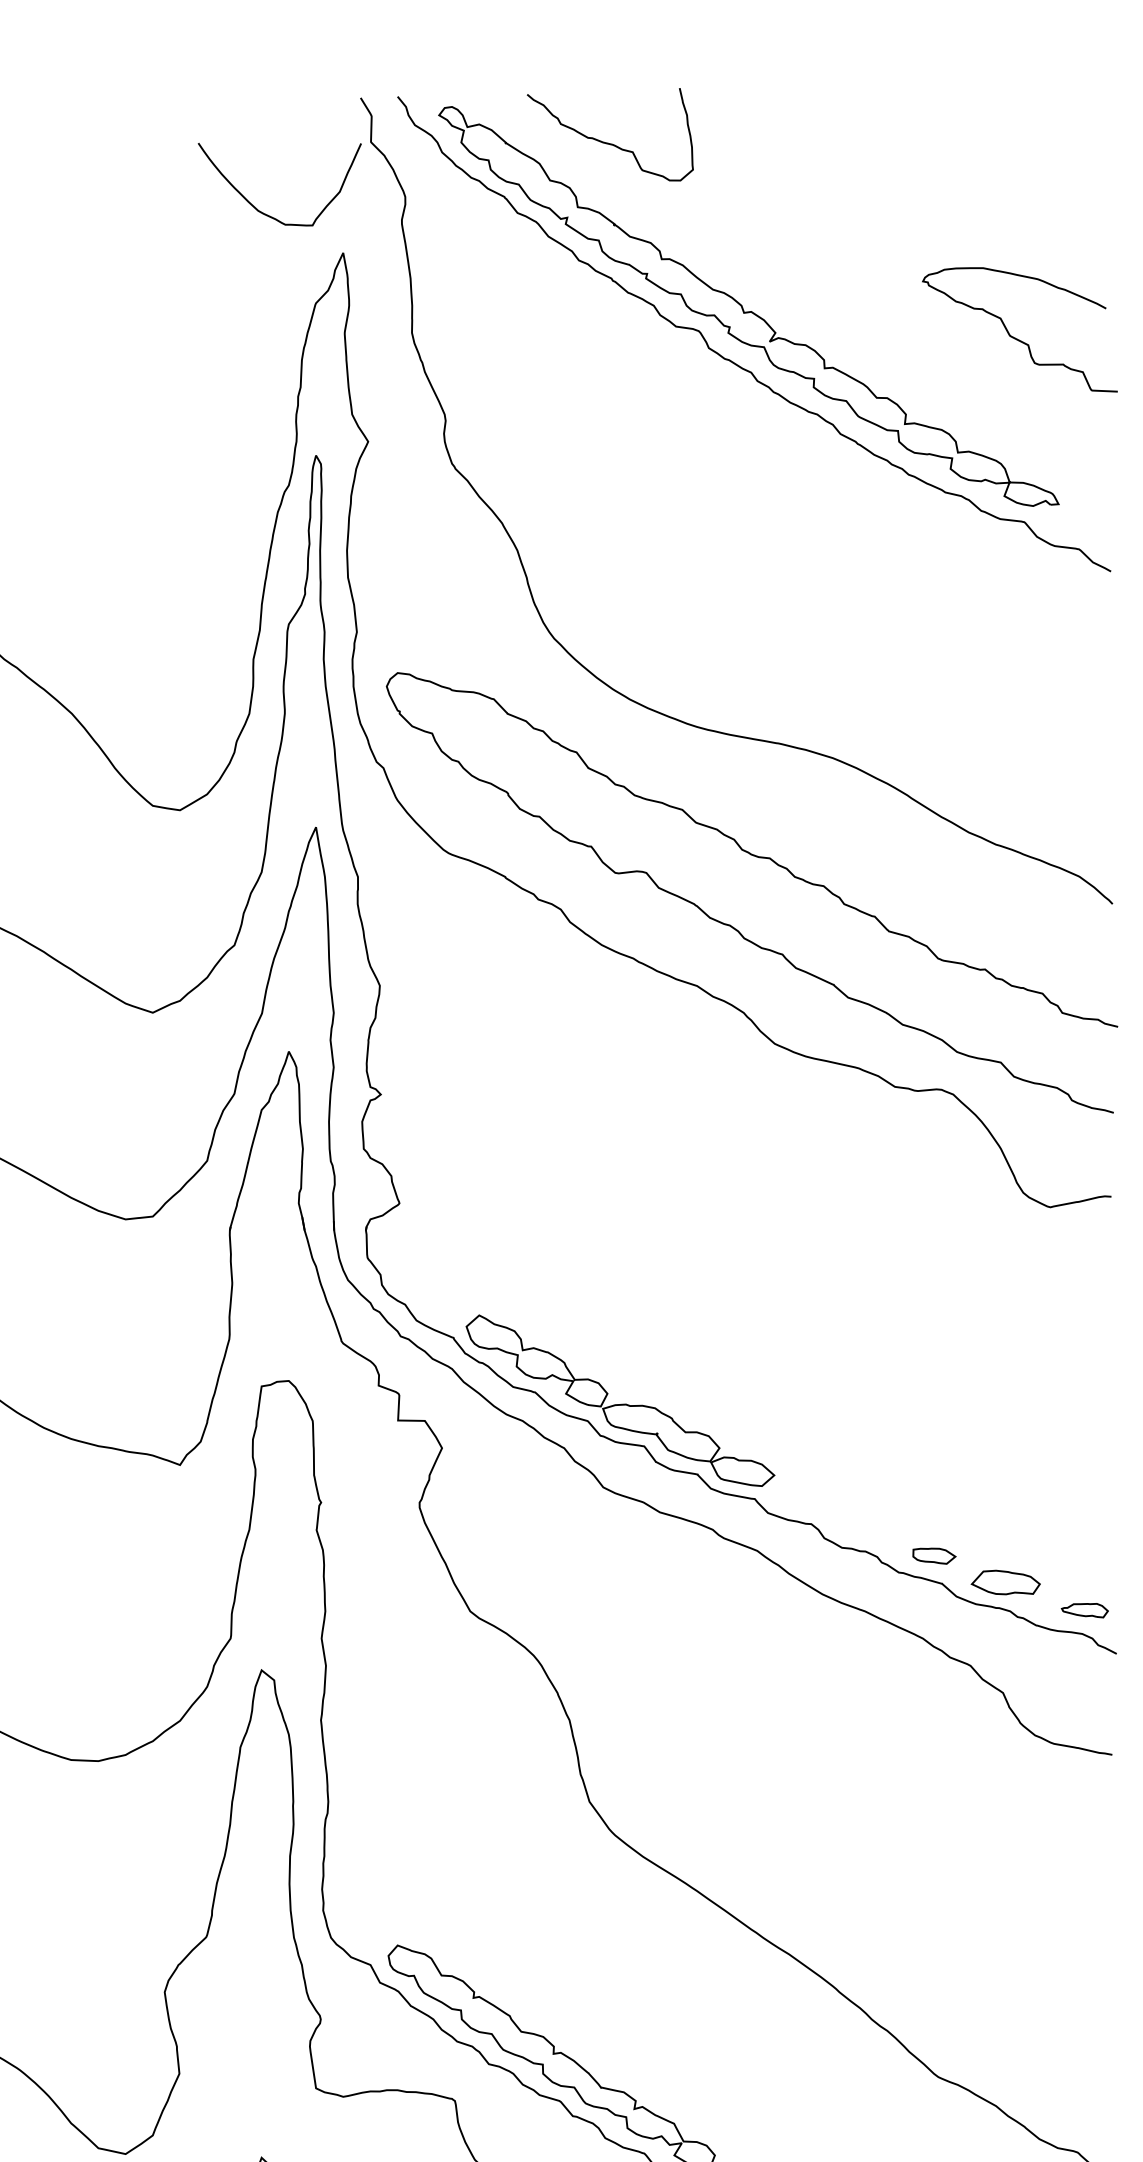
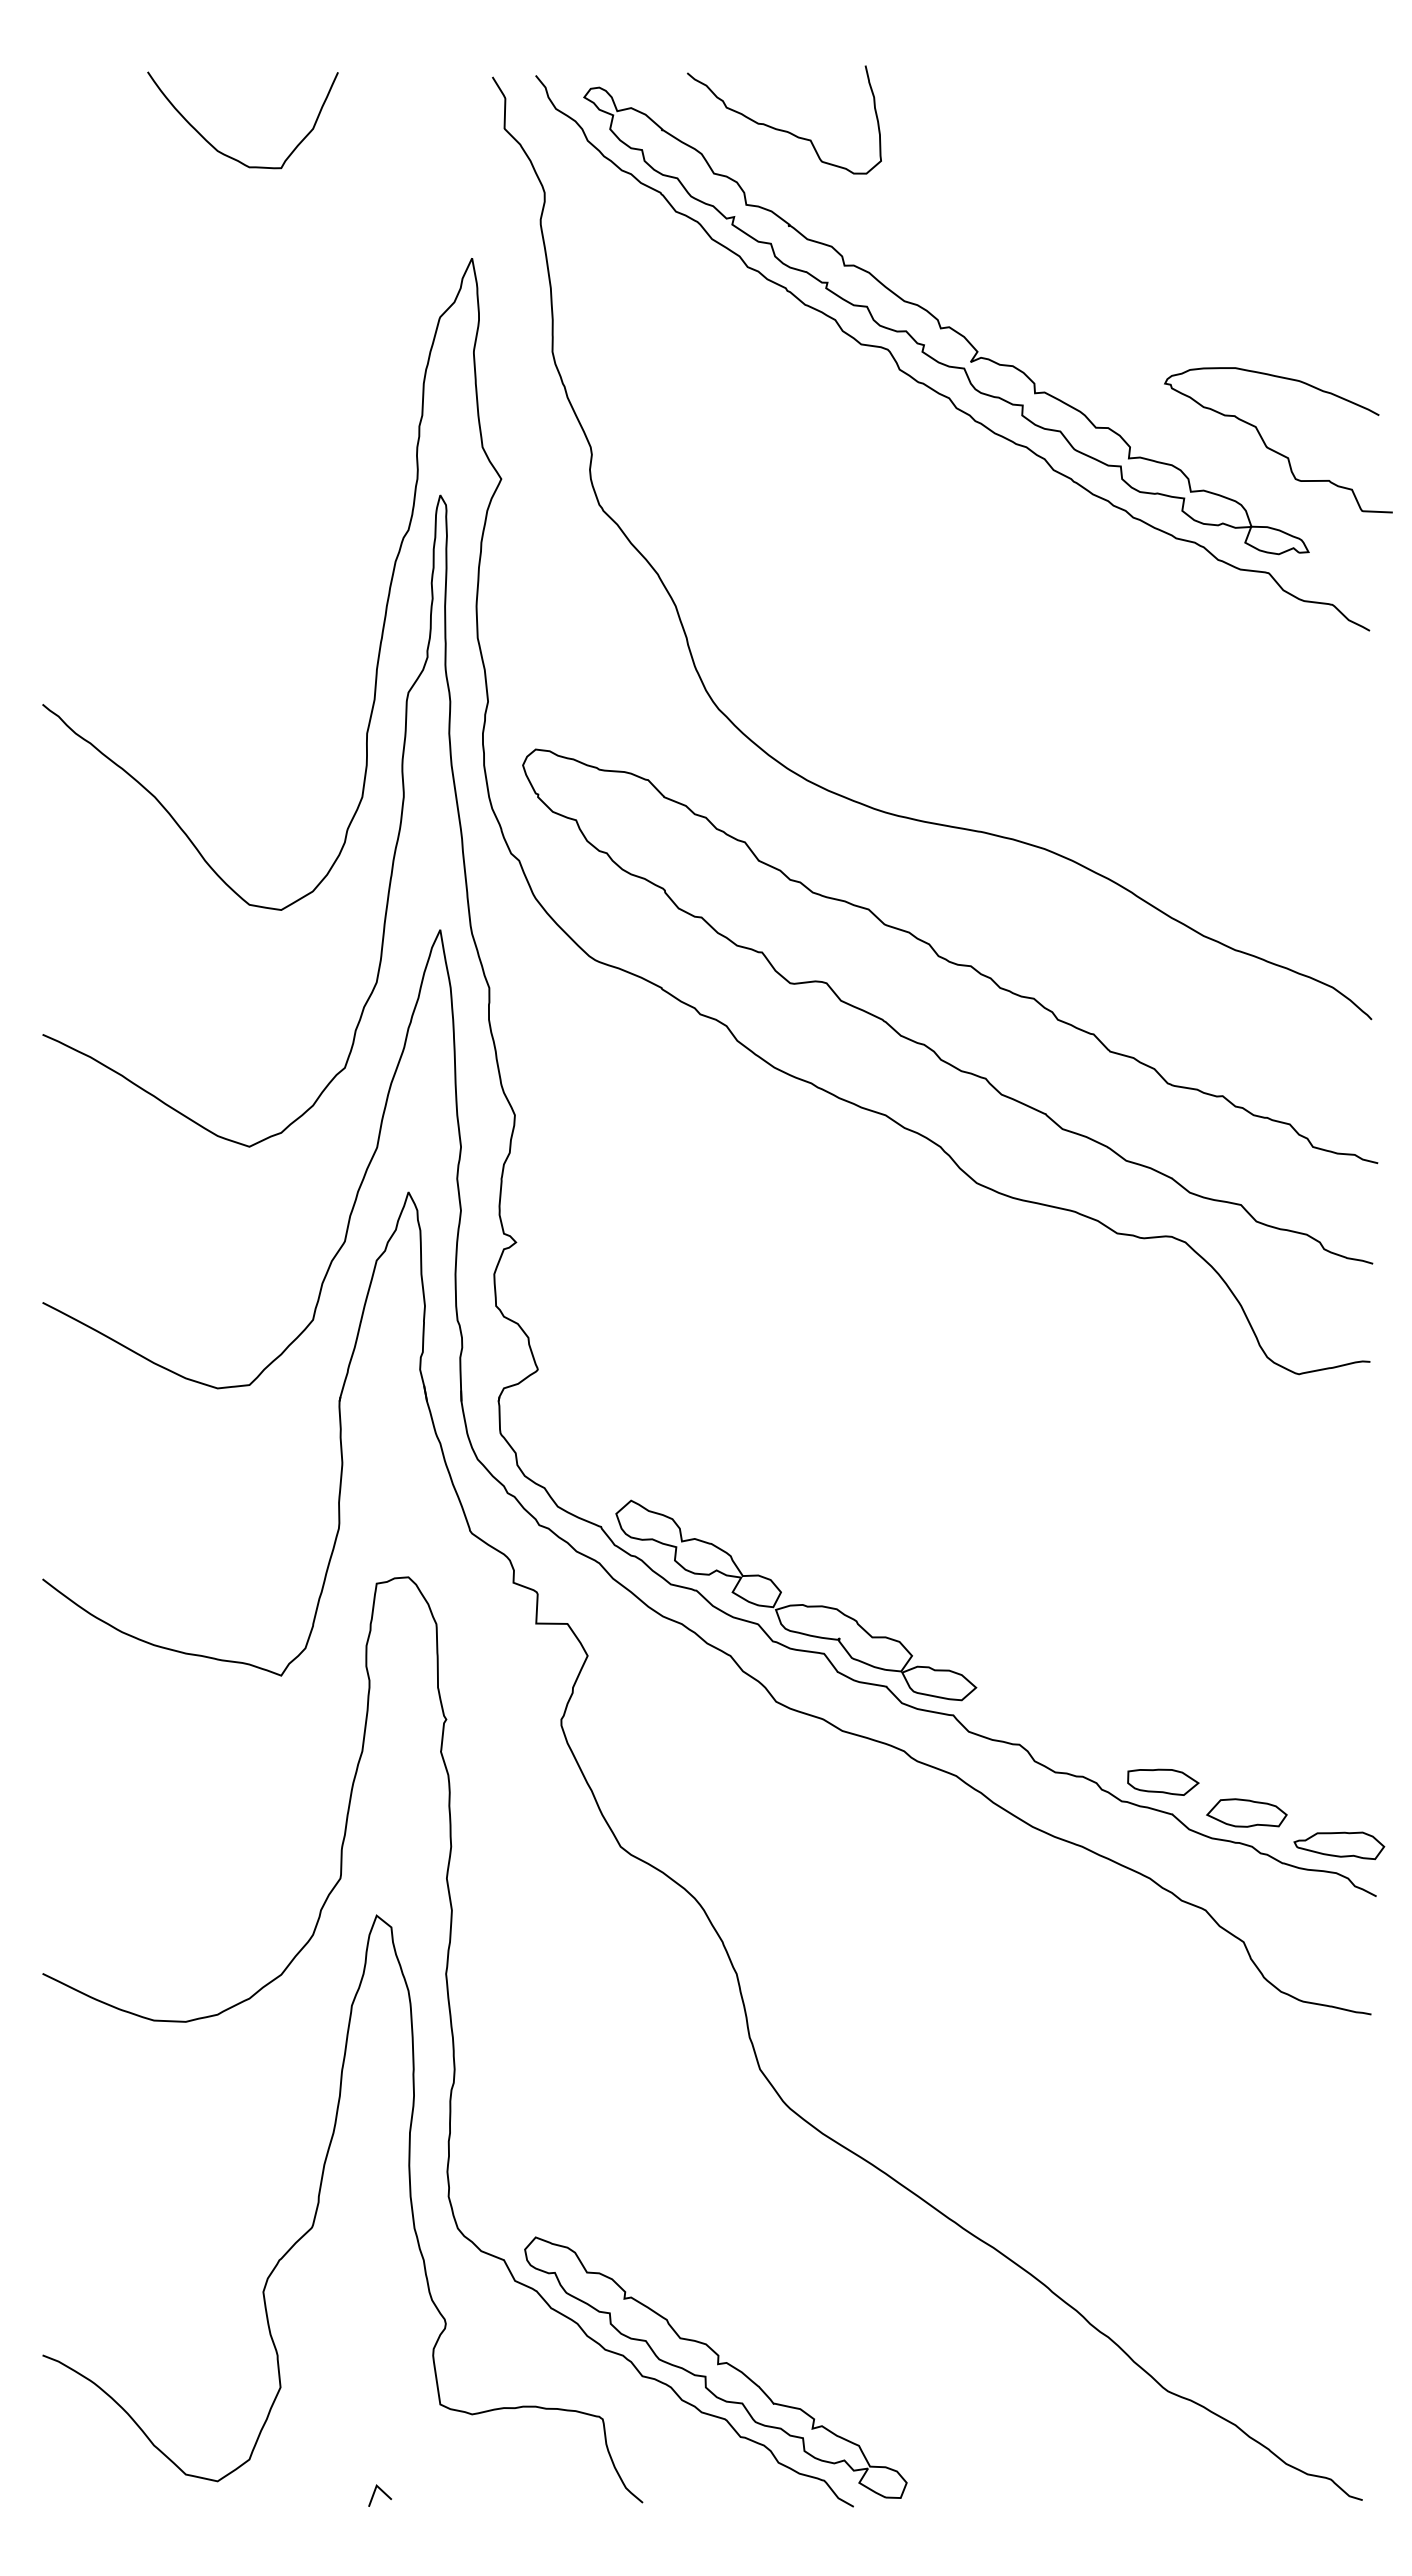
curve: (265, 213) -> (226, 154), moved
curve: (1015, 337) -> (1273, 449), moved
part: (934, 1555) -> (1163, 1781), size x1.43
part: (1085, 1610) -> (1339, 1845), size x1.67

